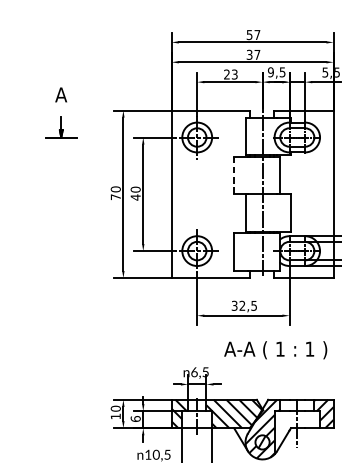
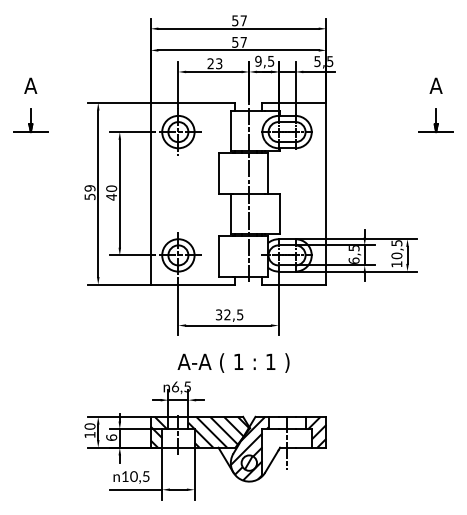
text: (249, 54) -> (235, 41), 37 -> 57
line: (234, 175) -> (218, 173), dashed -> solid
text: (115, 193) -> (89, 192), 70 -> 59
text: (275, 349) -> (233, 362), moved

